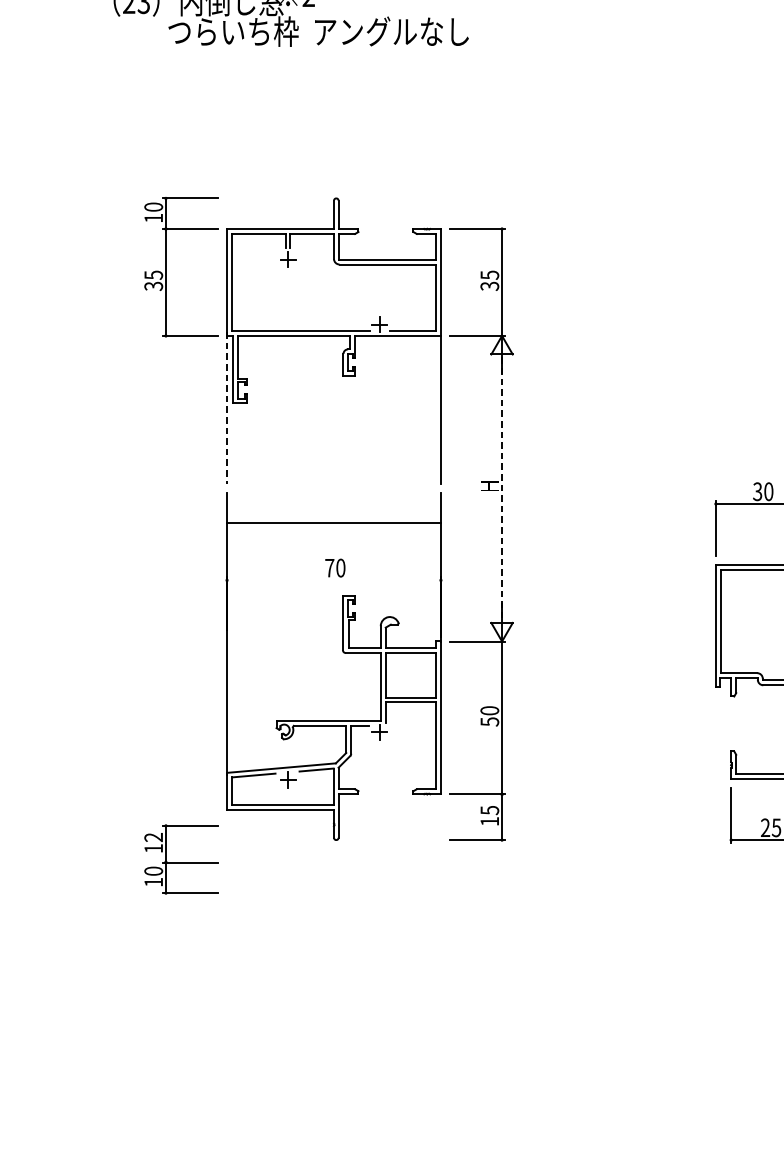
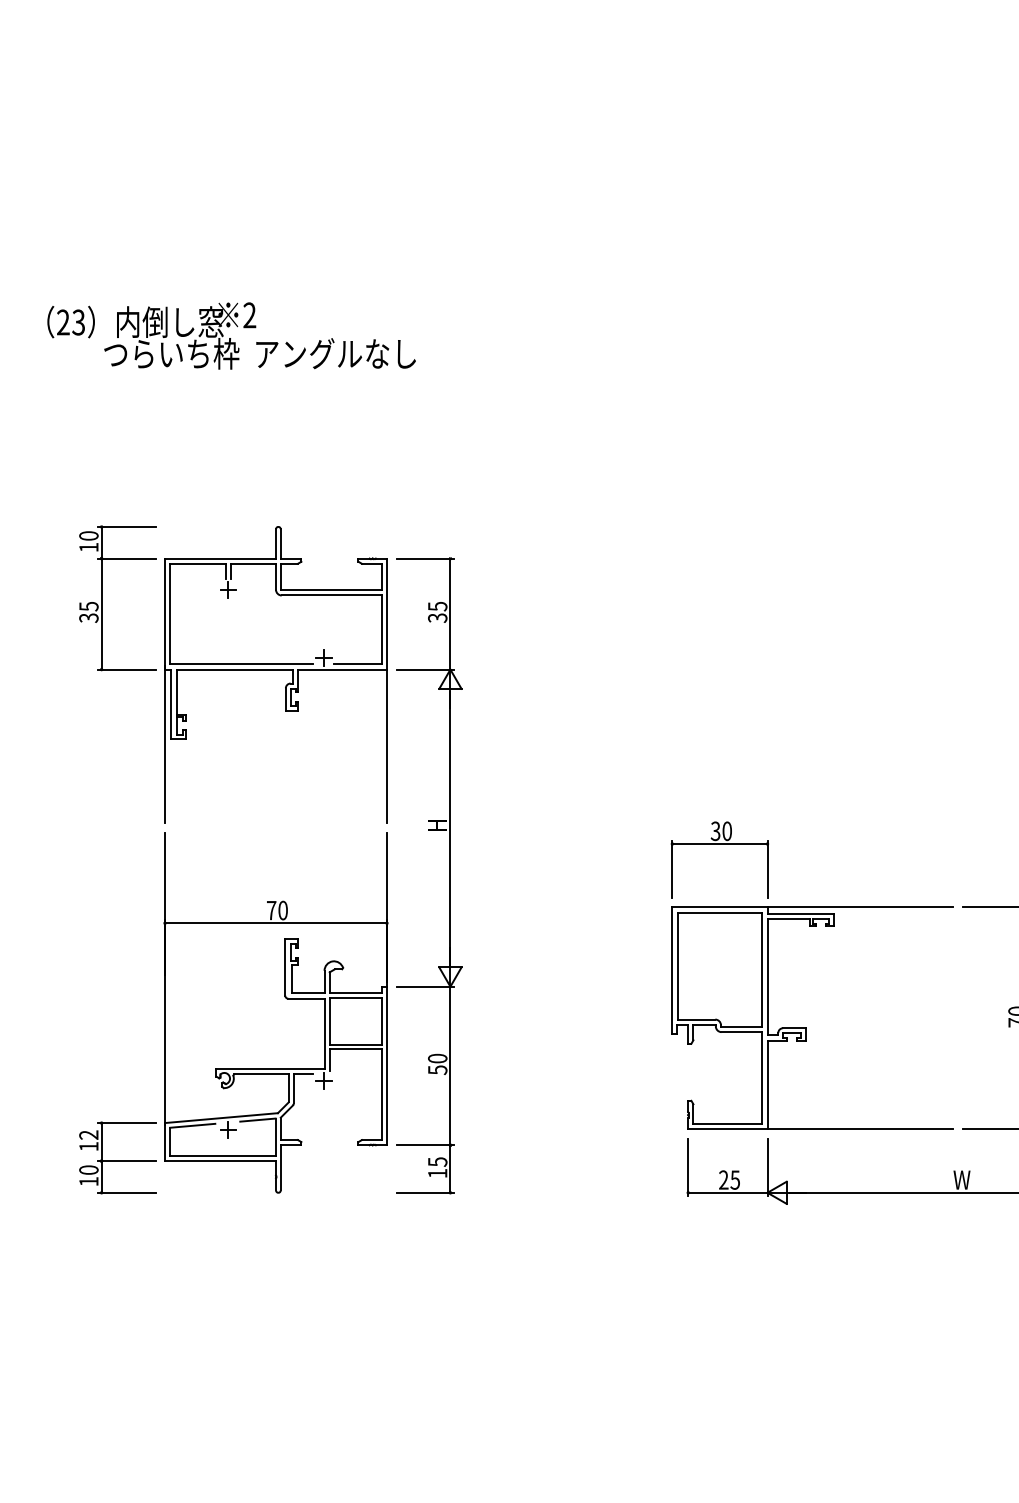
line: (227, 408) -> (165, 744), dashed -> solid
line: (502, 489) -> (450, 828), dashed -> solid
line: (334, 522) -> (276, 923), moved
part: (181, 859) -> (117, 1157), moved

